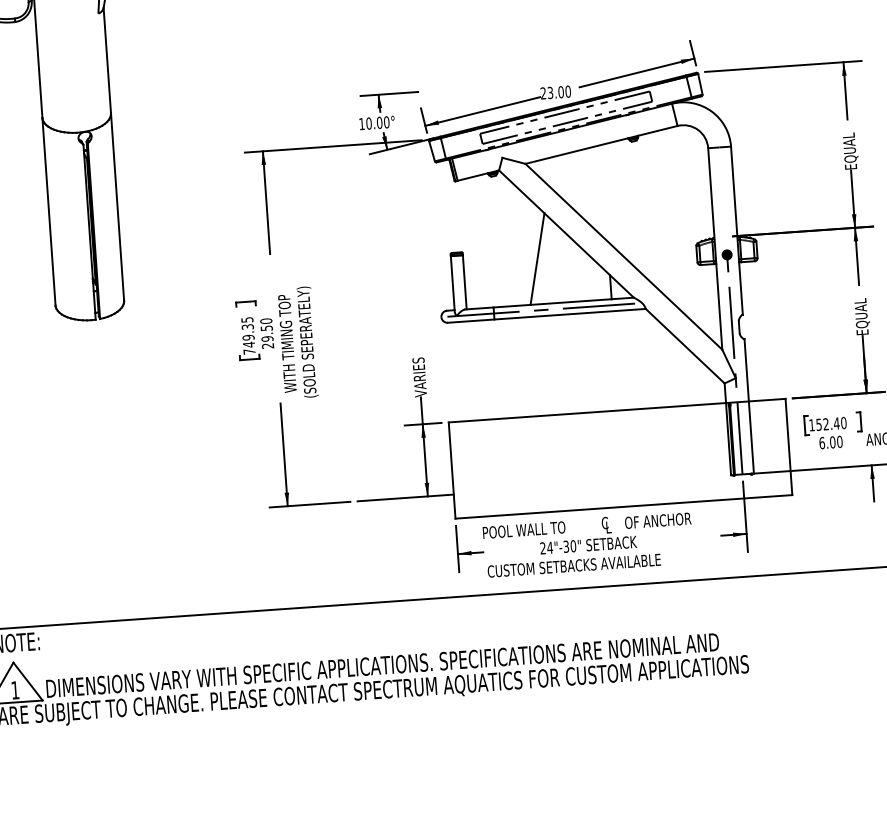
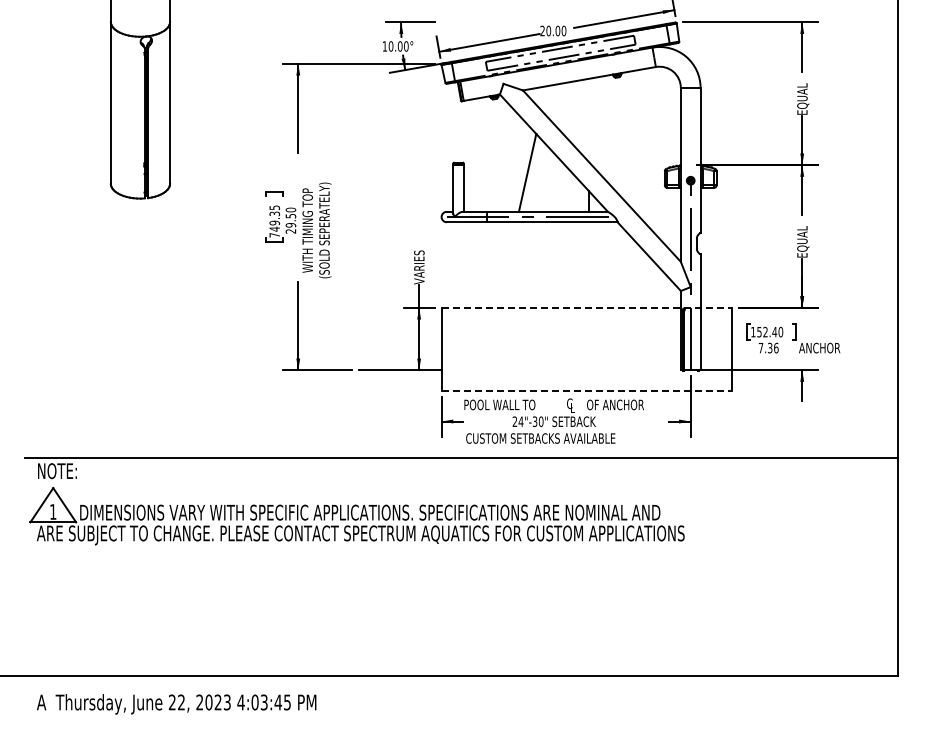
text: (550, 92) -> (548, 30), 23.00 -> 20.00
line: (617, 410) -> (587, 307), solid -> dashed
text: (830, 441) -> (768, 347), 6.00 -> 7.36
line: (624, 506) -> (587, 390), solid -> dashed

